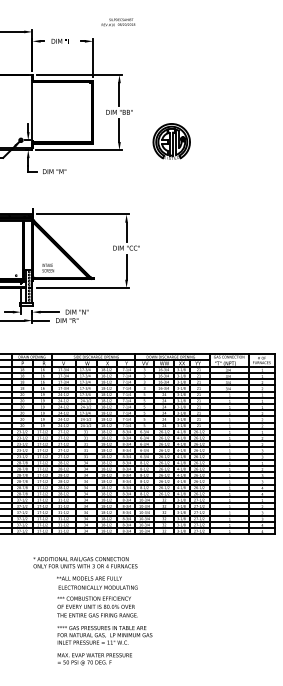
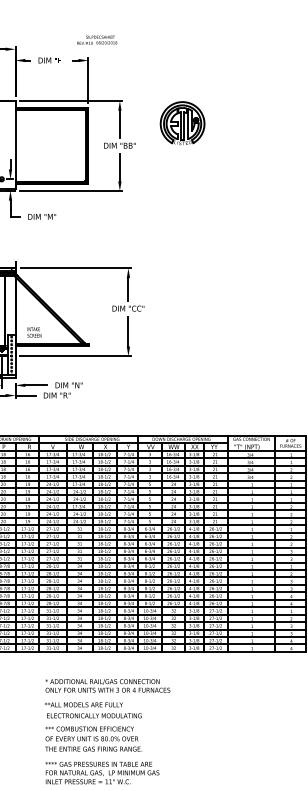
text: (118, 22) -> (97, 40), moved
part: (171, 141) -> (182, 123), moved
text: (85, 562) -> (107, 685), moved

